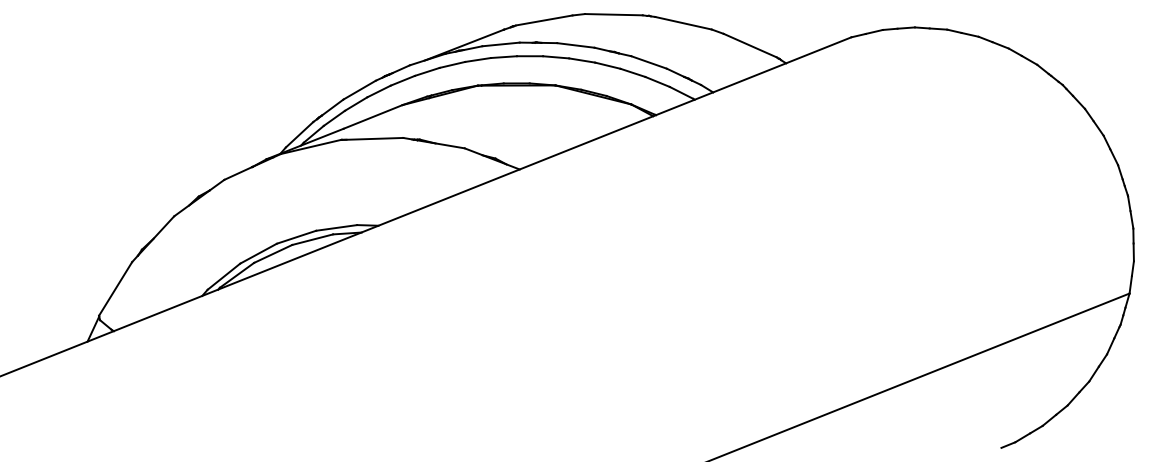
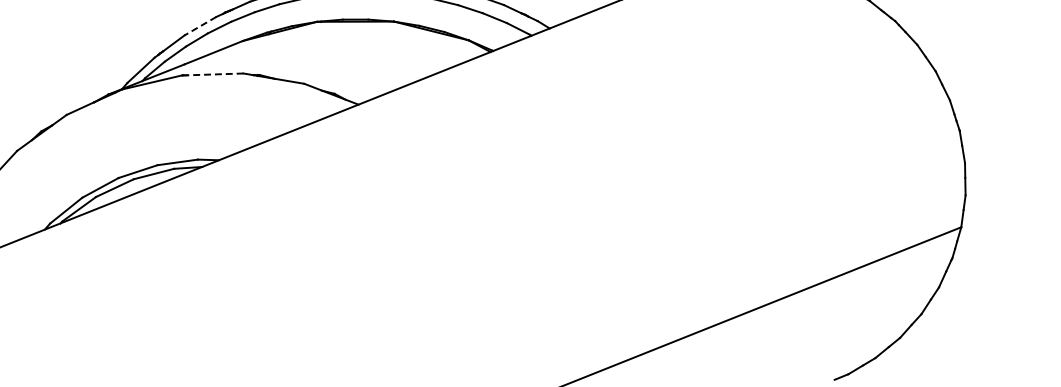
line: (359, 90) -> (200, 26), solid -> dashed
line: (371, 138) -> (212, 74), solid -> dashed

